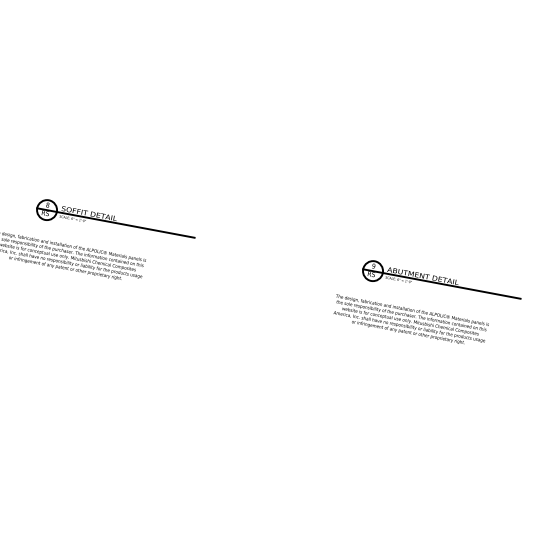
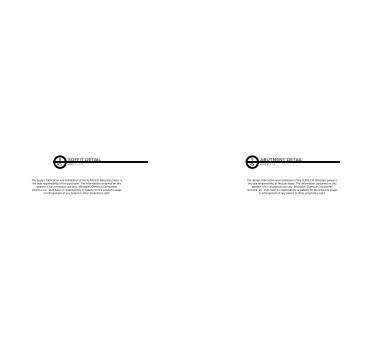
text: (409, 320) -> (291, 186), moved

